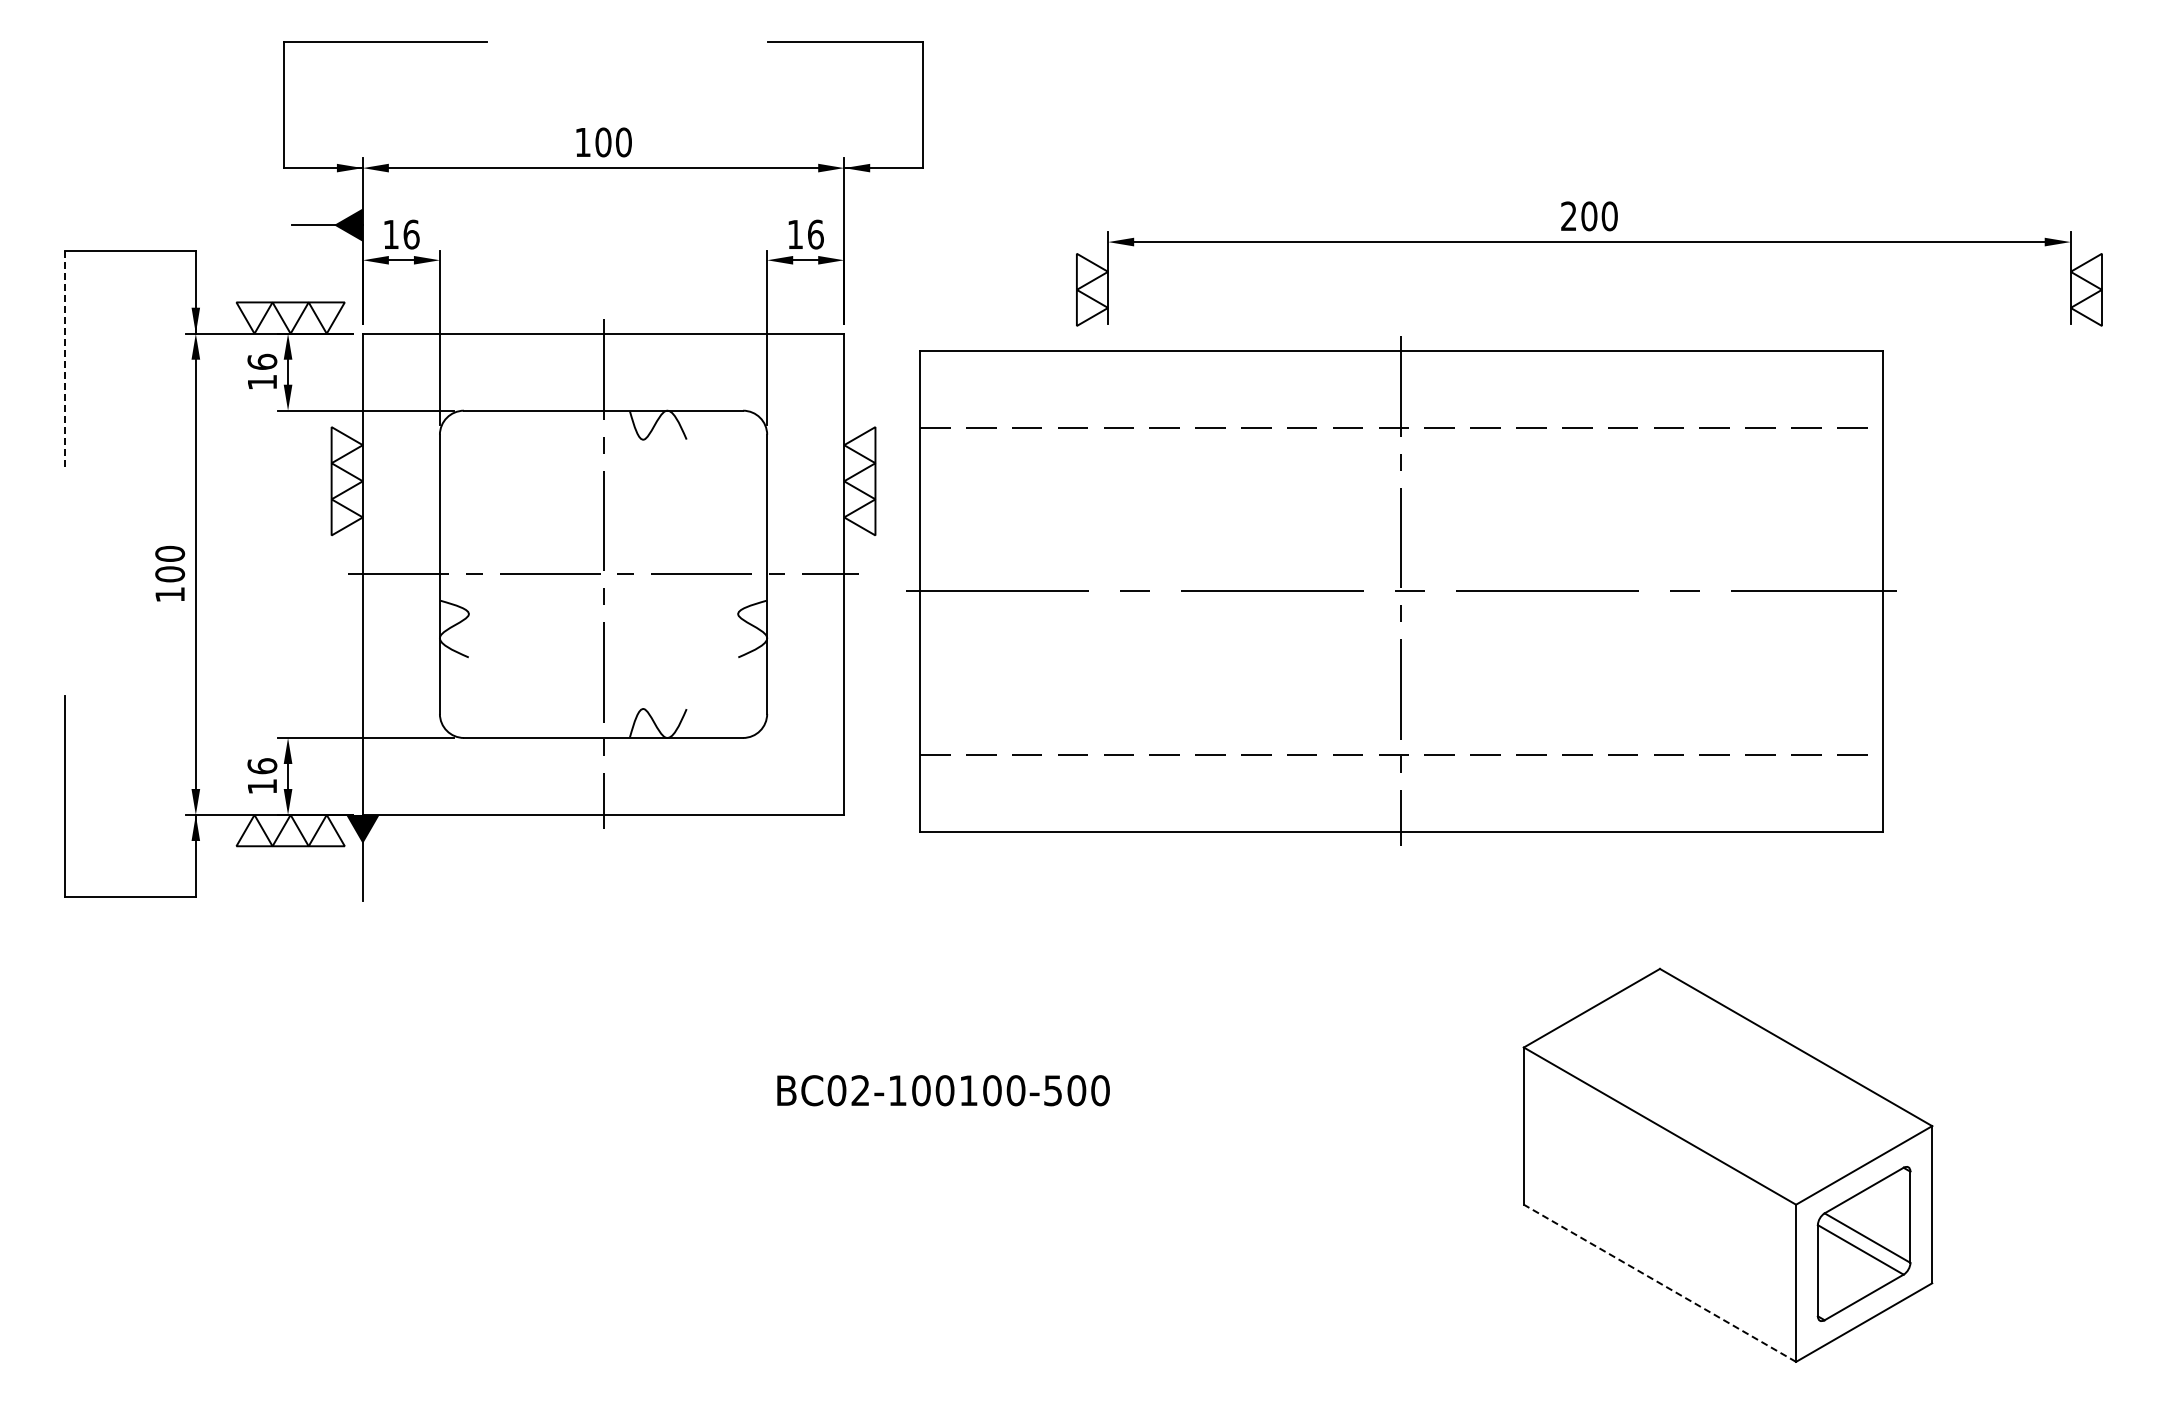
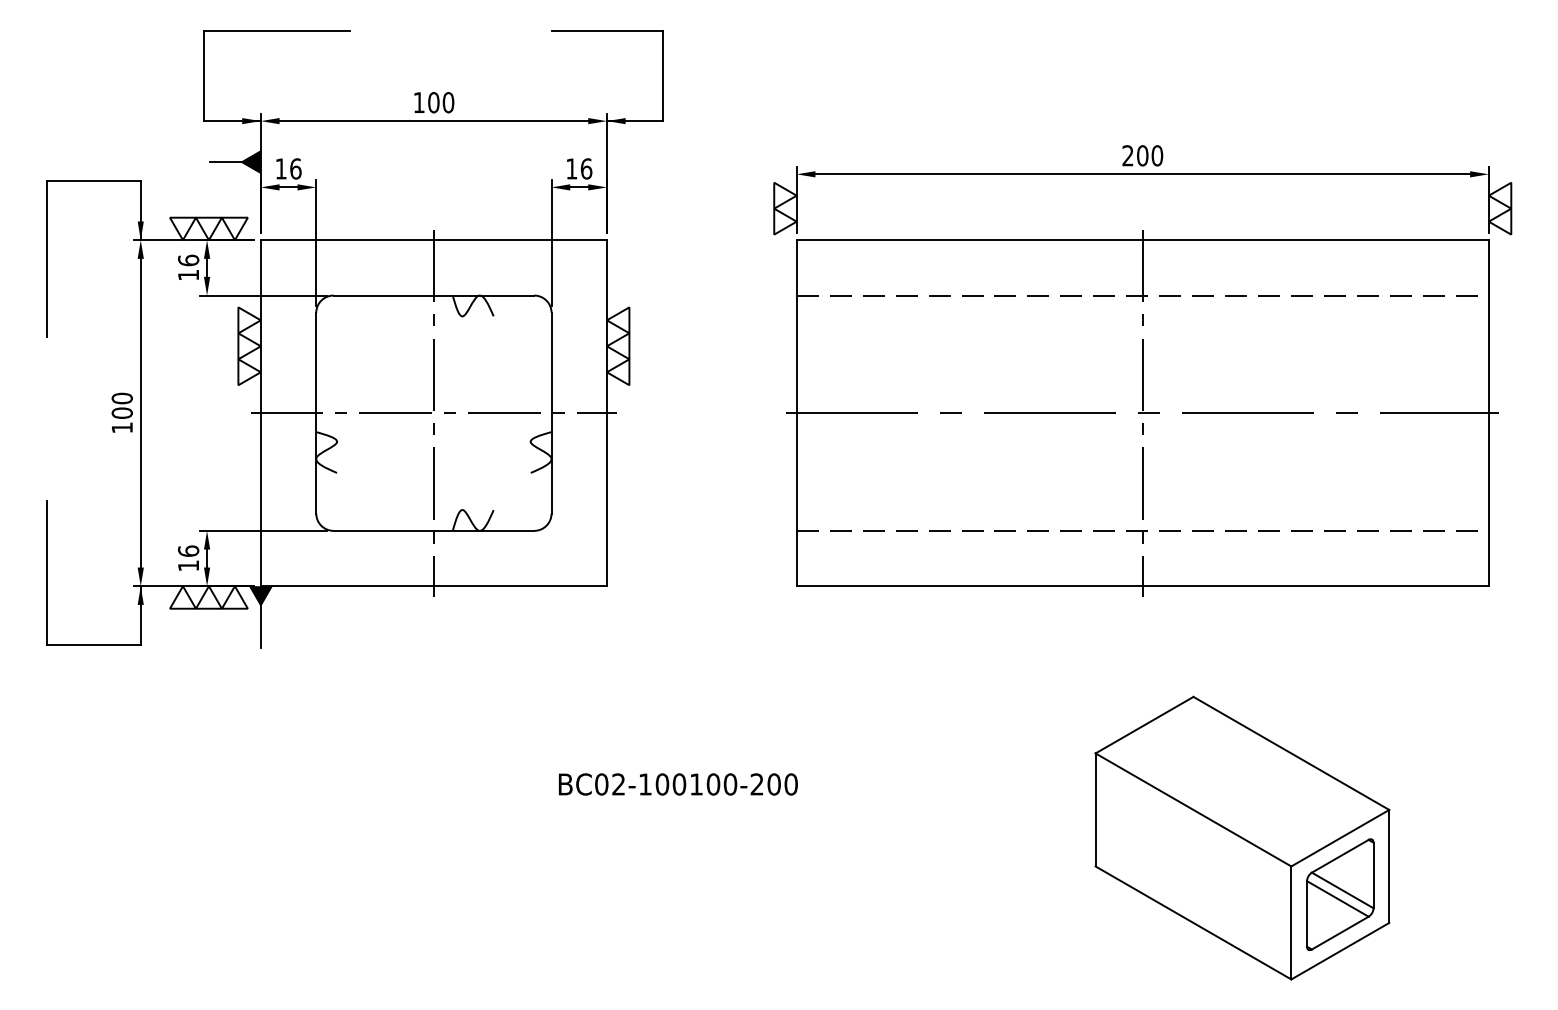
line: (65, 360) -> (47, 259), dashed -> solid
part: (1401, 590) -> (1142, 412), moved
text: (1052, 1090) -> (756, 784), BC02-100100-500 -> BC02-100100-200
line: (1659, 1283) -> (1193, 923), dashed -> solid

